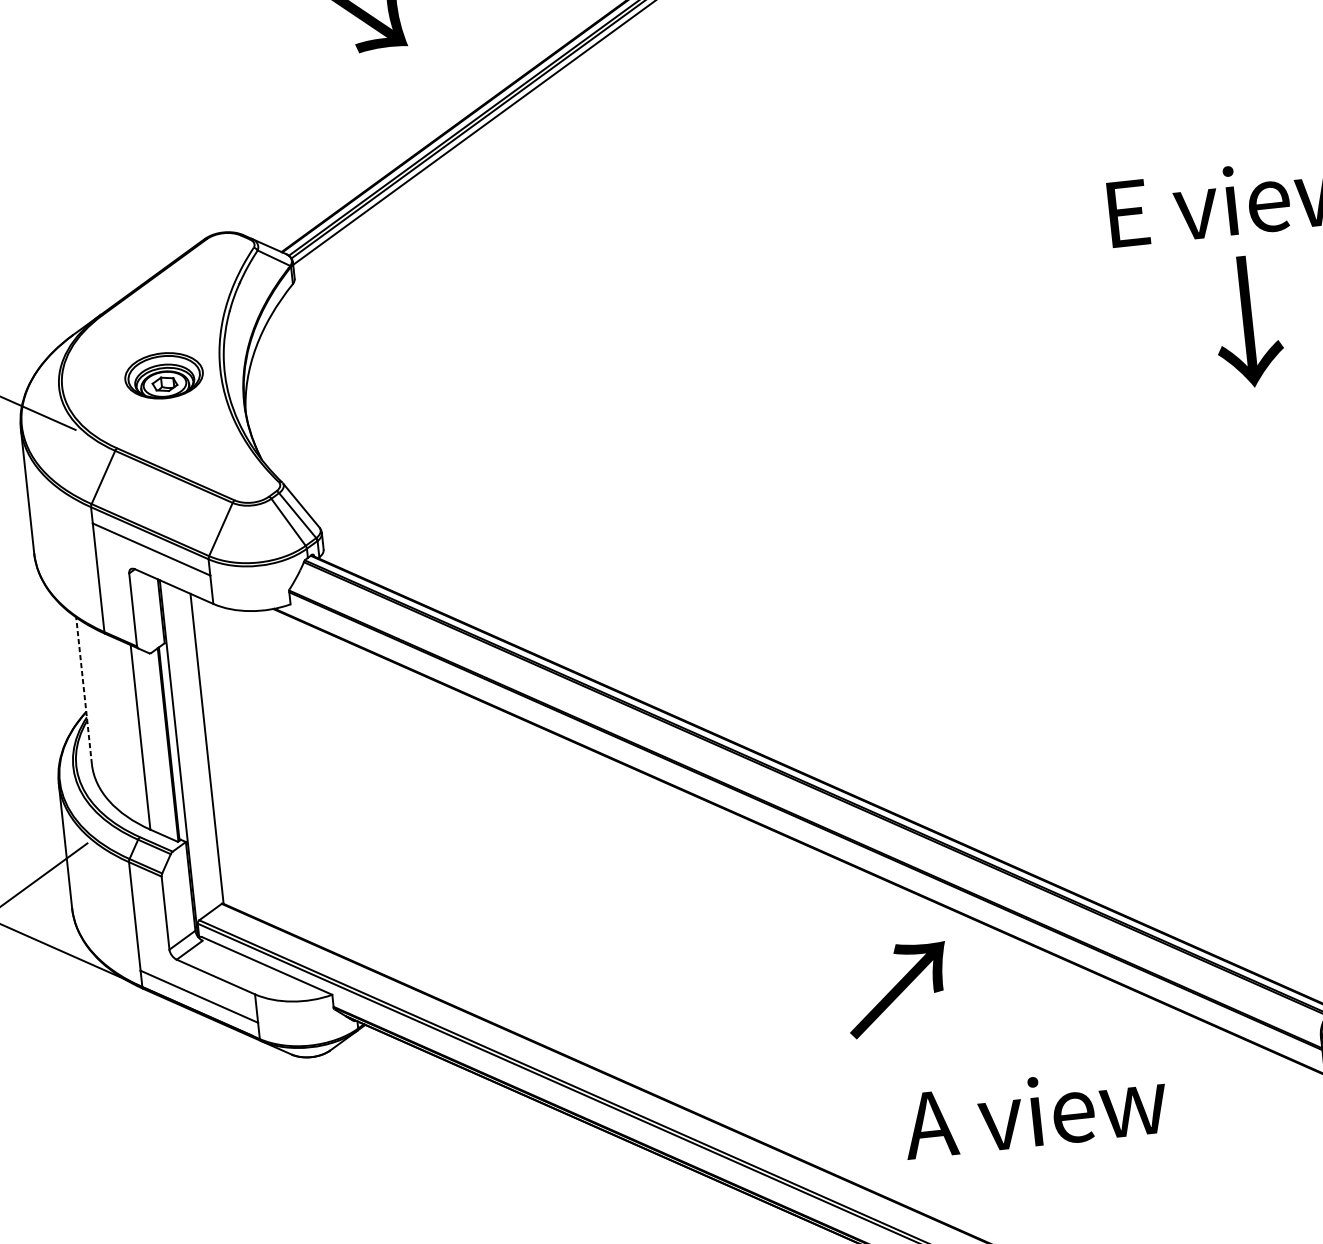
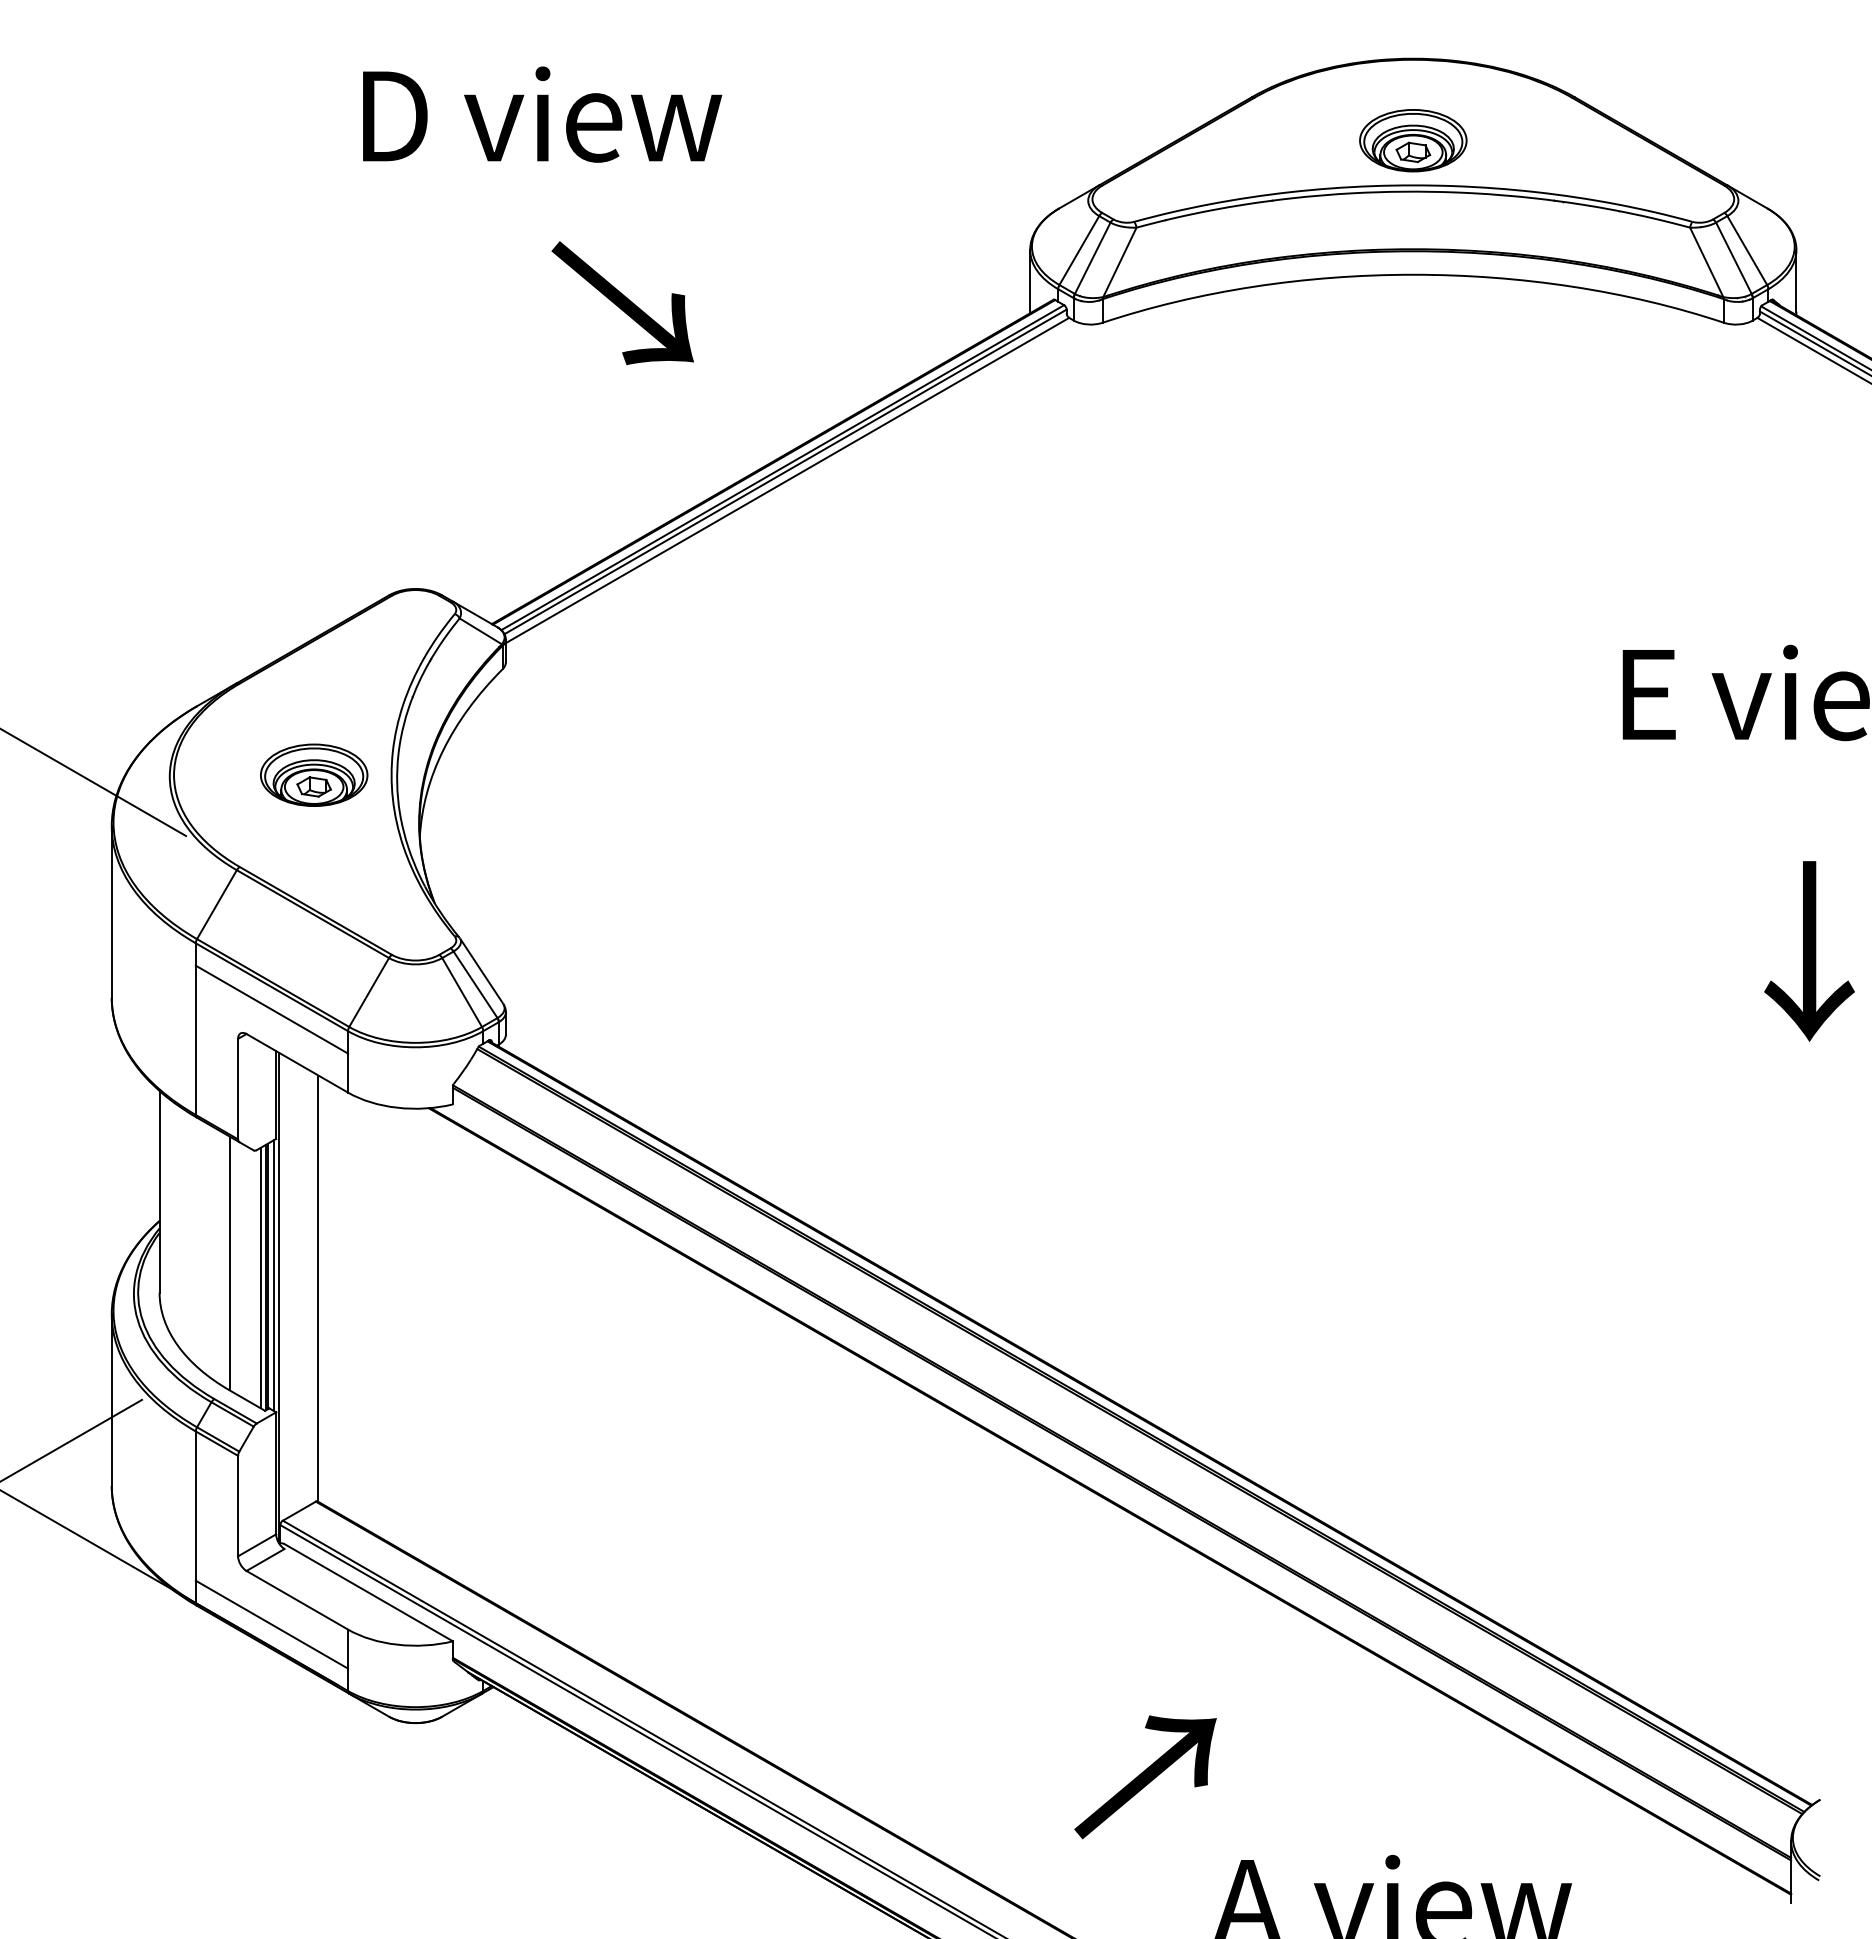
text: (1247, 321) -> (1809, 951), moved
line: (83, 690) -> (159, 1191), dashed -> solid
line: (173, 742) -> (273, 1275), added
line: (164, 745) -> (260, 1277), added
text: (897, 989) -> (1145, 1777), moved

